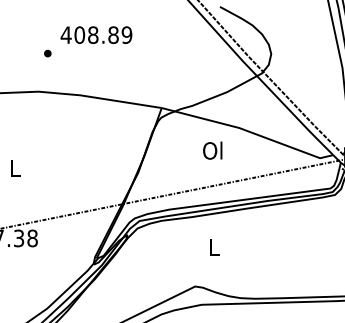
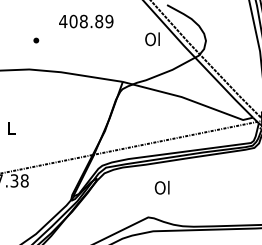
text: (96, 35) -> (86, 21), moved
text: (212, 150) -> (152, 39), moved
text: (212, 247) -> (161, 187), L -> Ol

